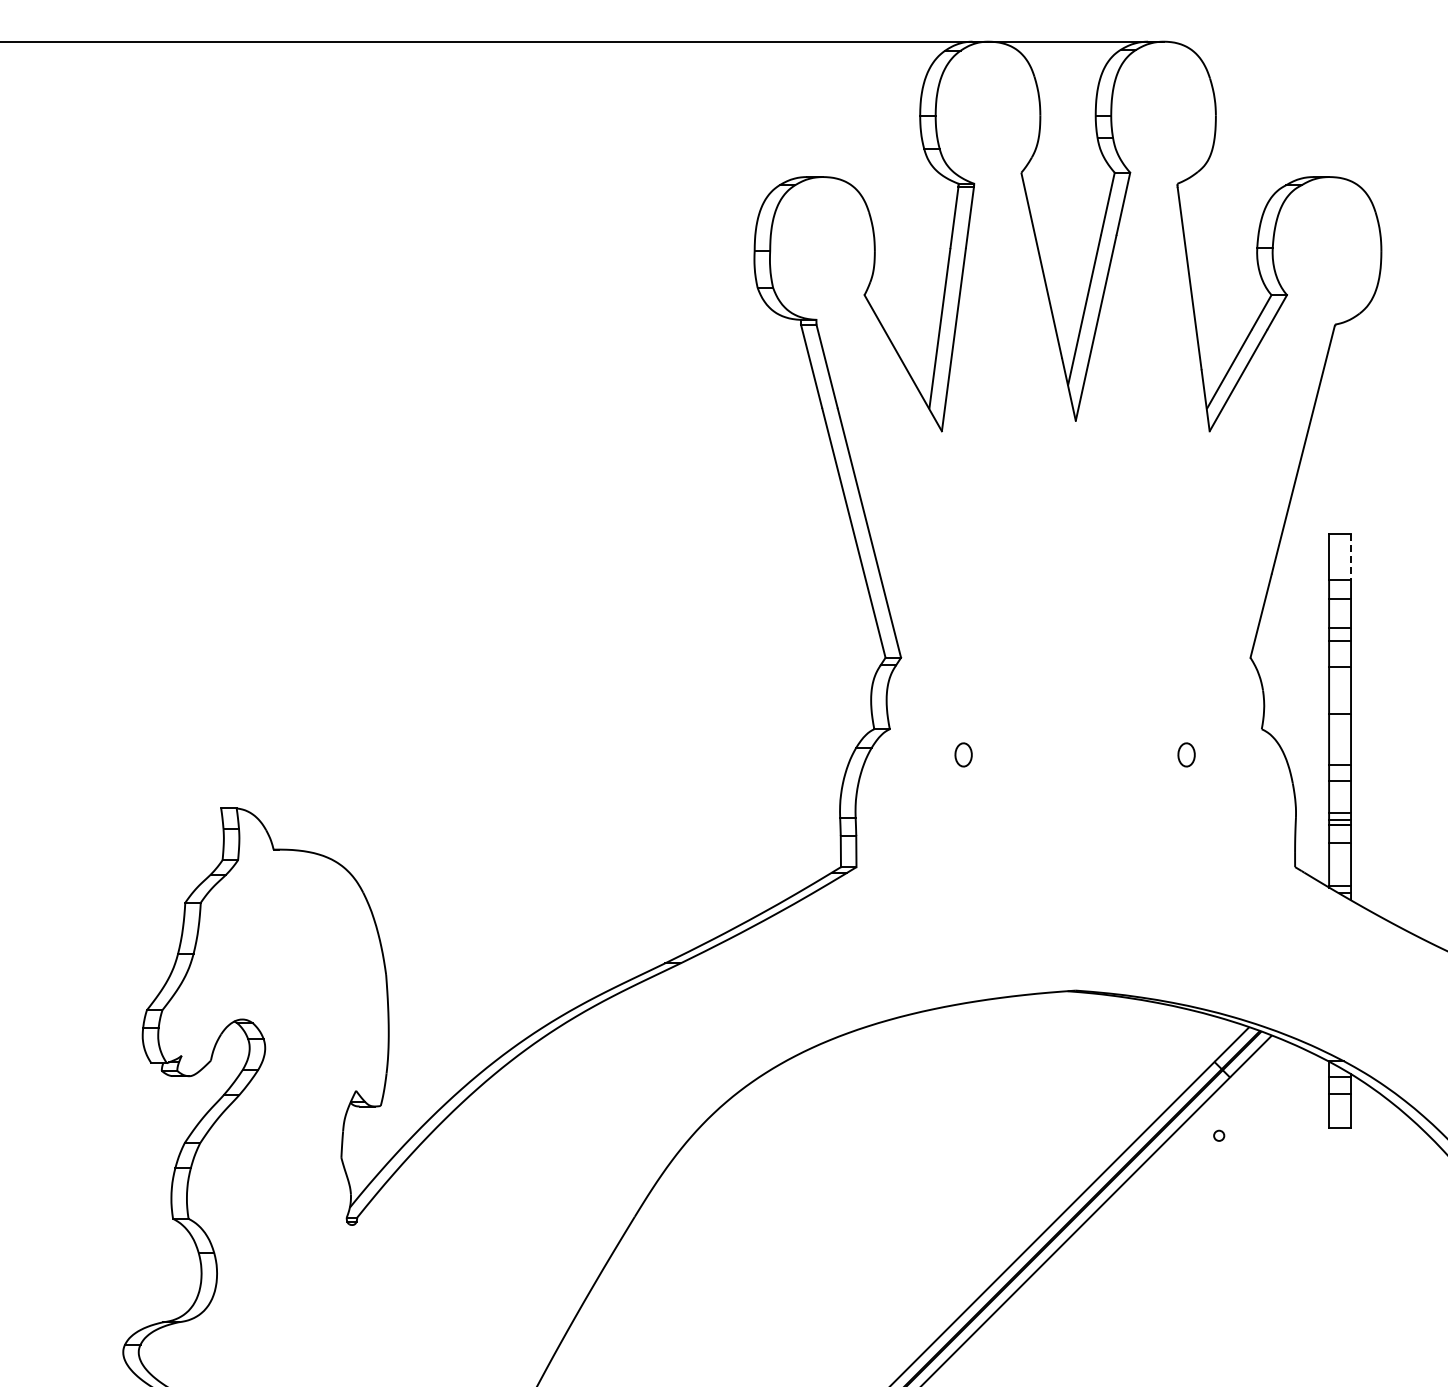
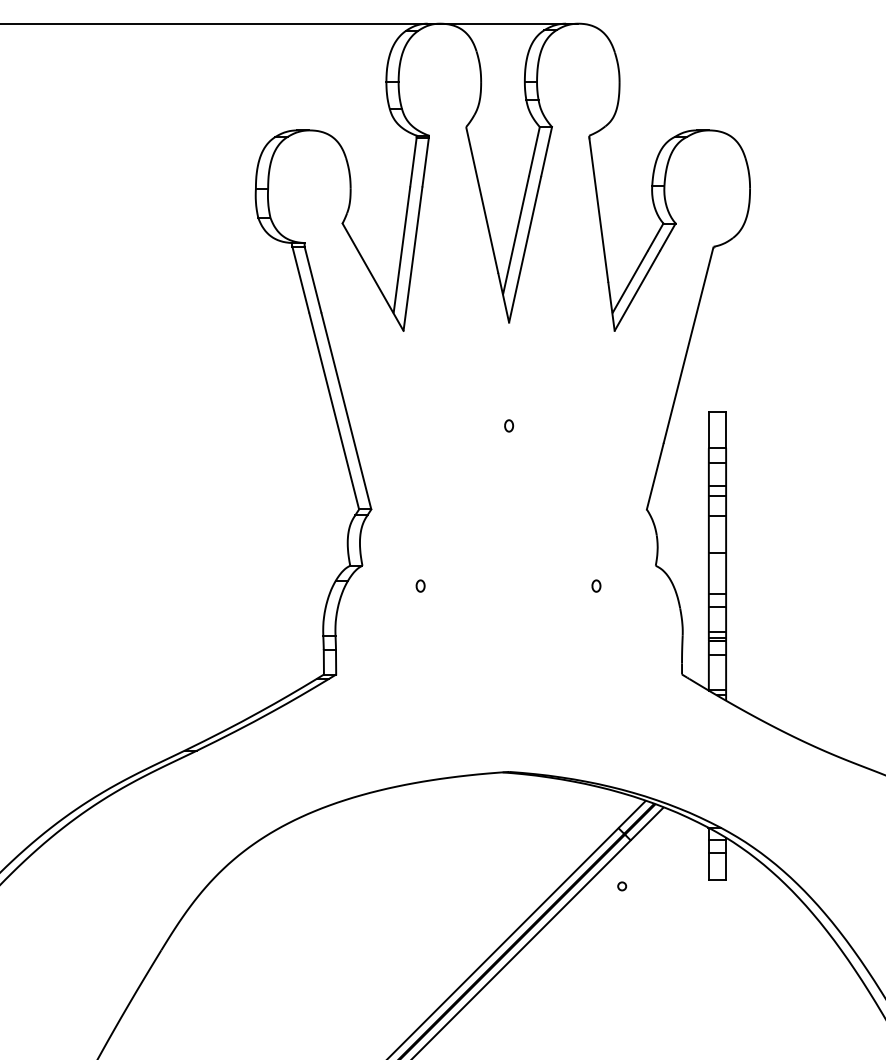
part: (1075, 551) -> (508, 425), added
line: (1351, 557) -> (726, 430), dashed -> solid
part: (963, 754) -> (420, 585), size x0.62
part: (1186, 754) -> (596, 585), size x0.62

